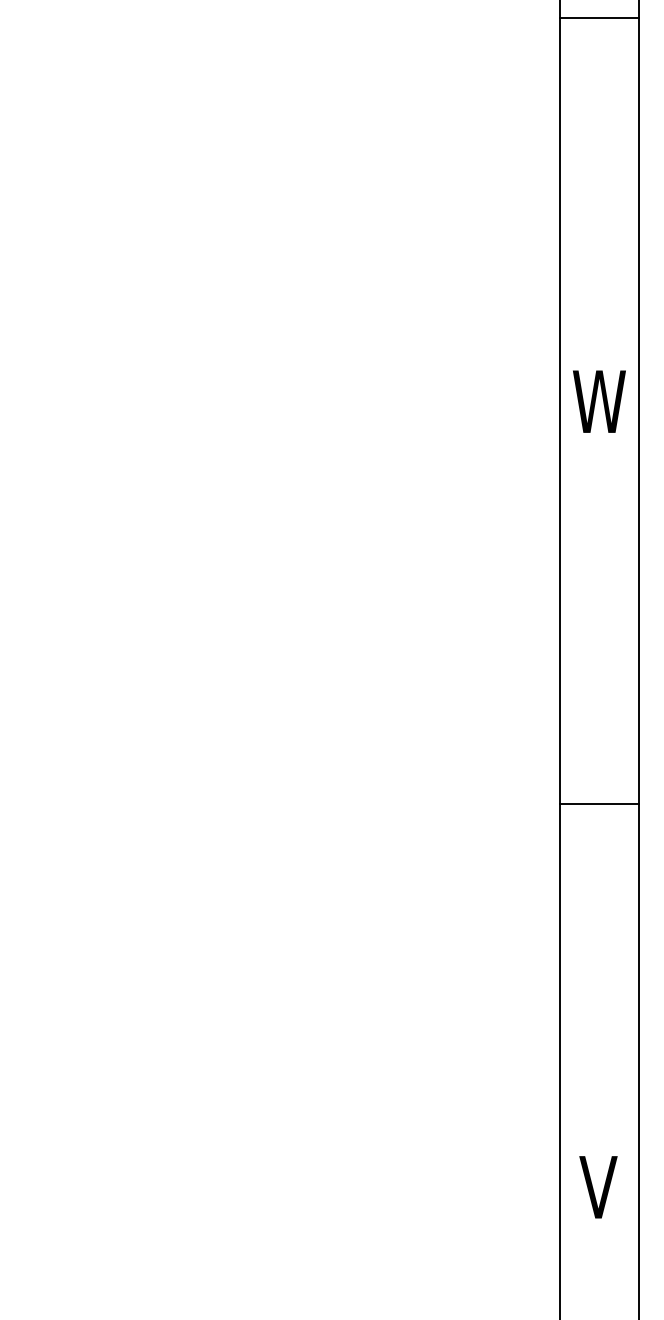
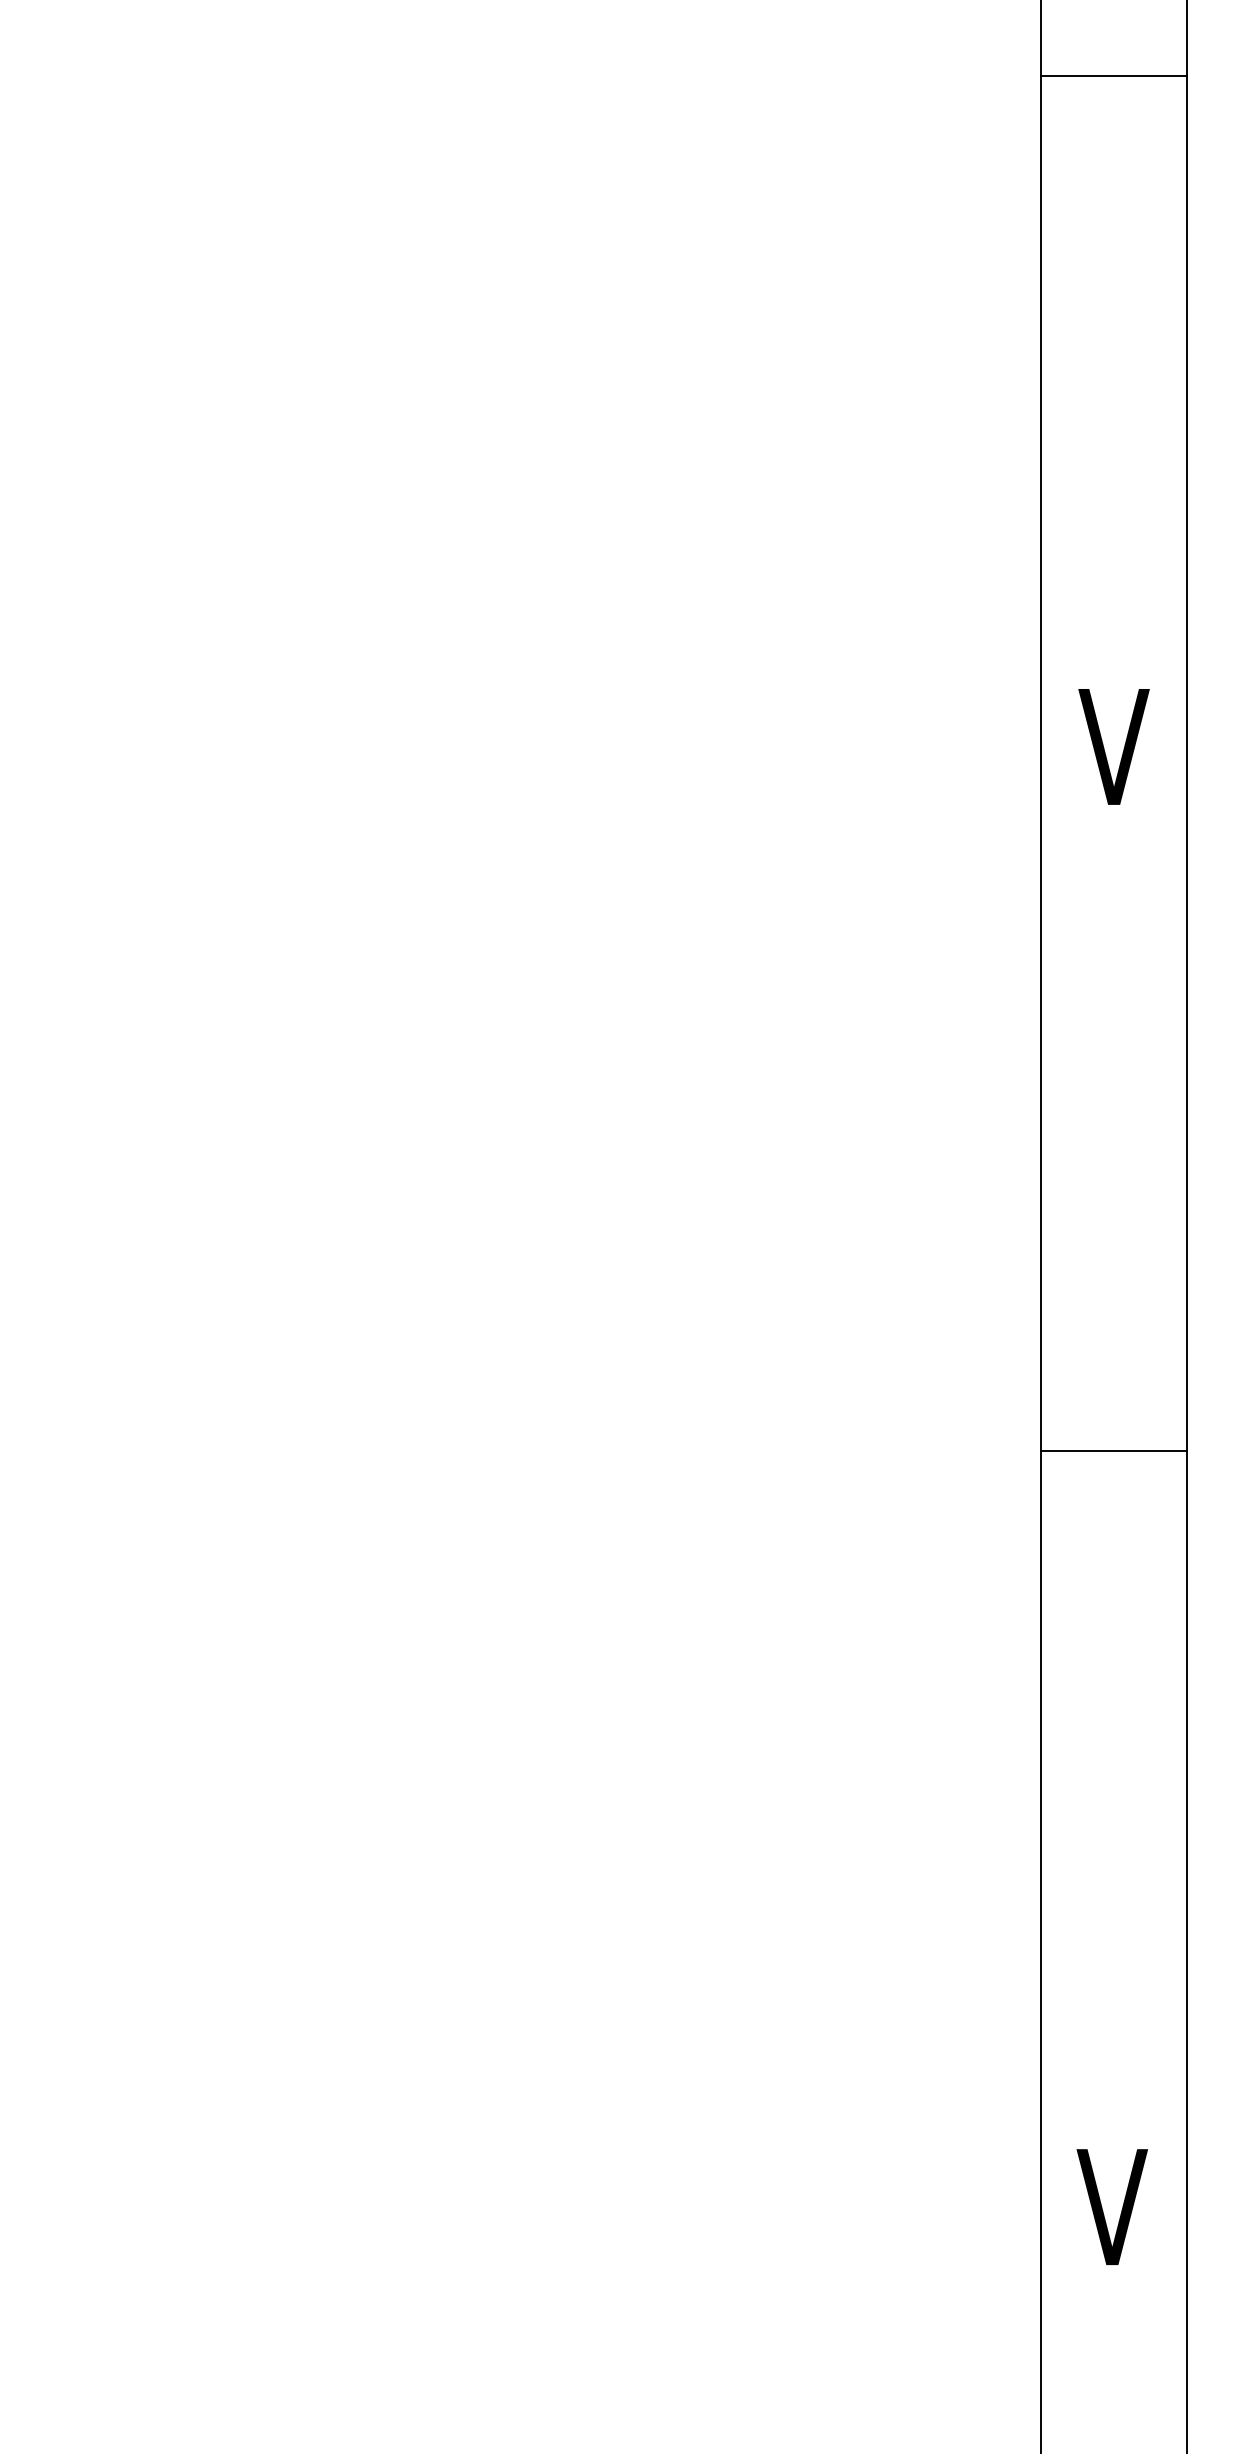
line: (599, 17) -> (1114, 75), moved
text: (599, 401) -> (1114, 746), W -> V
line: (599, 803) -> (1114, 1450), moved

